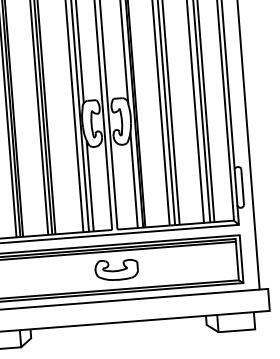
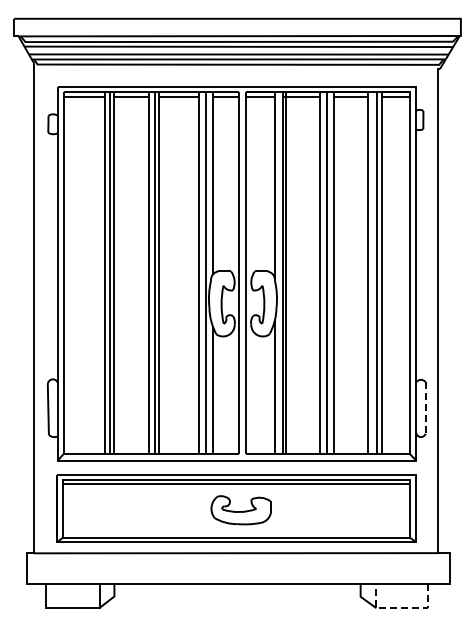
line: (242, 186) -> (425, 407), solid -> dashed
line: (237, 331) -> (402, 608), solid -> dashed

